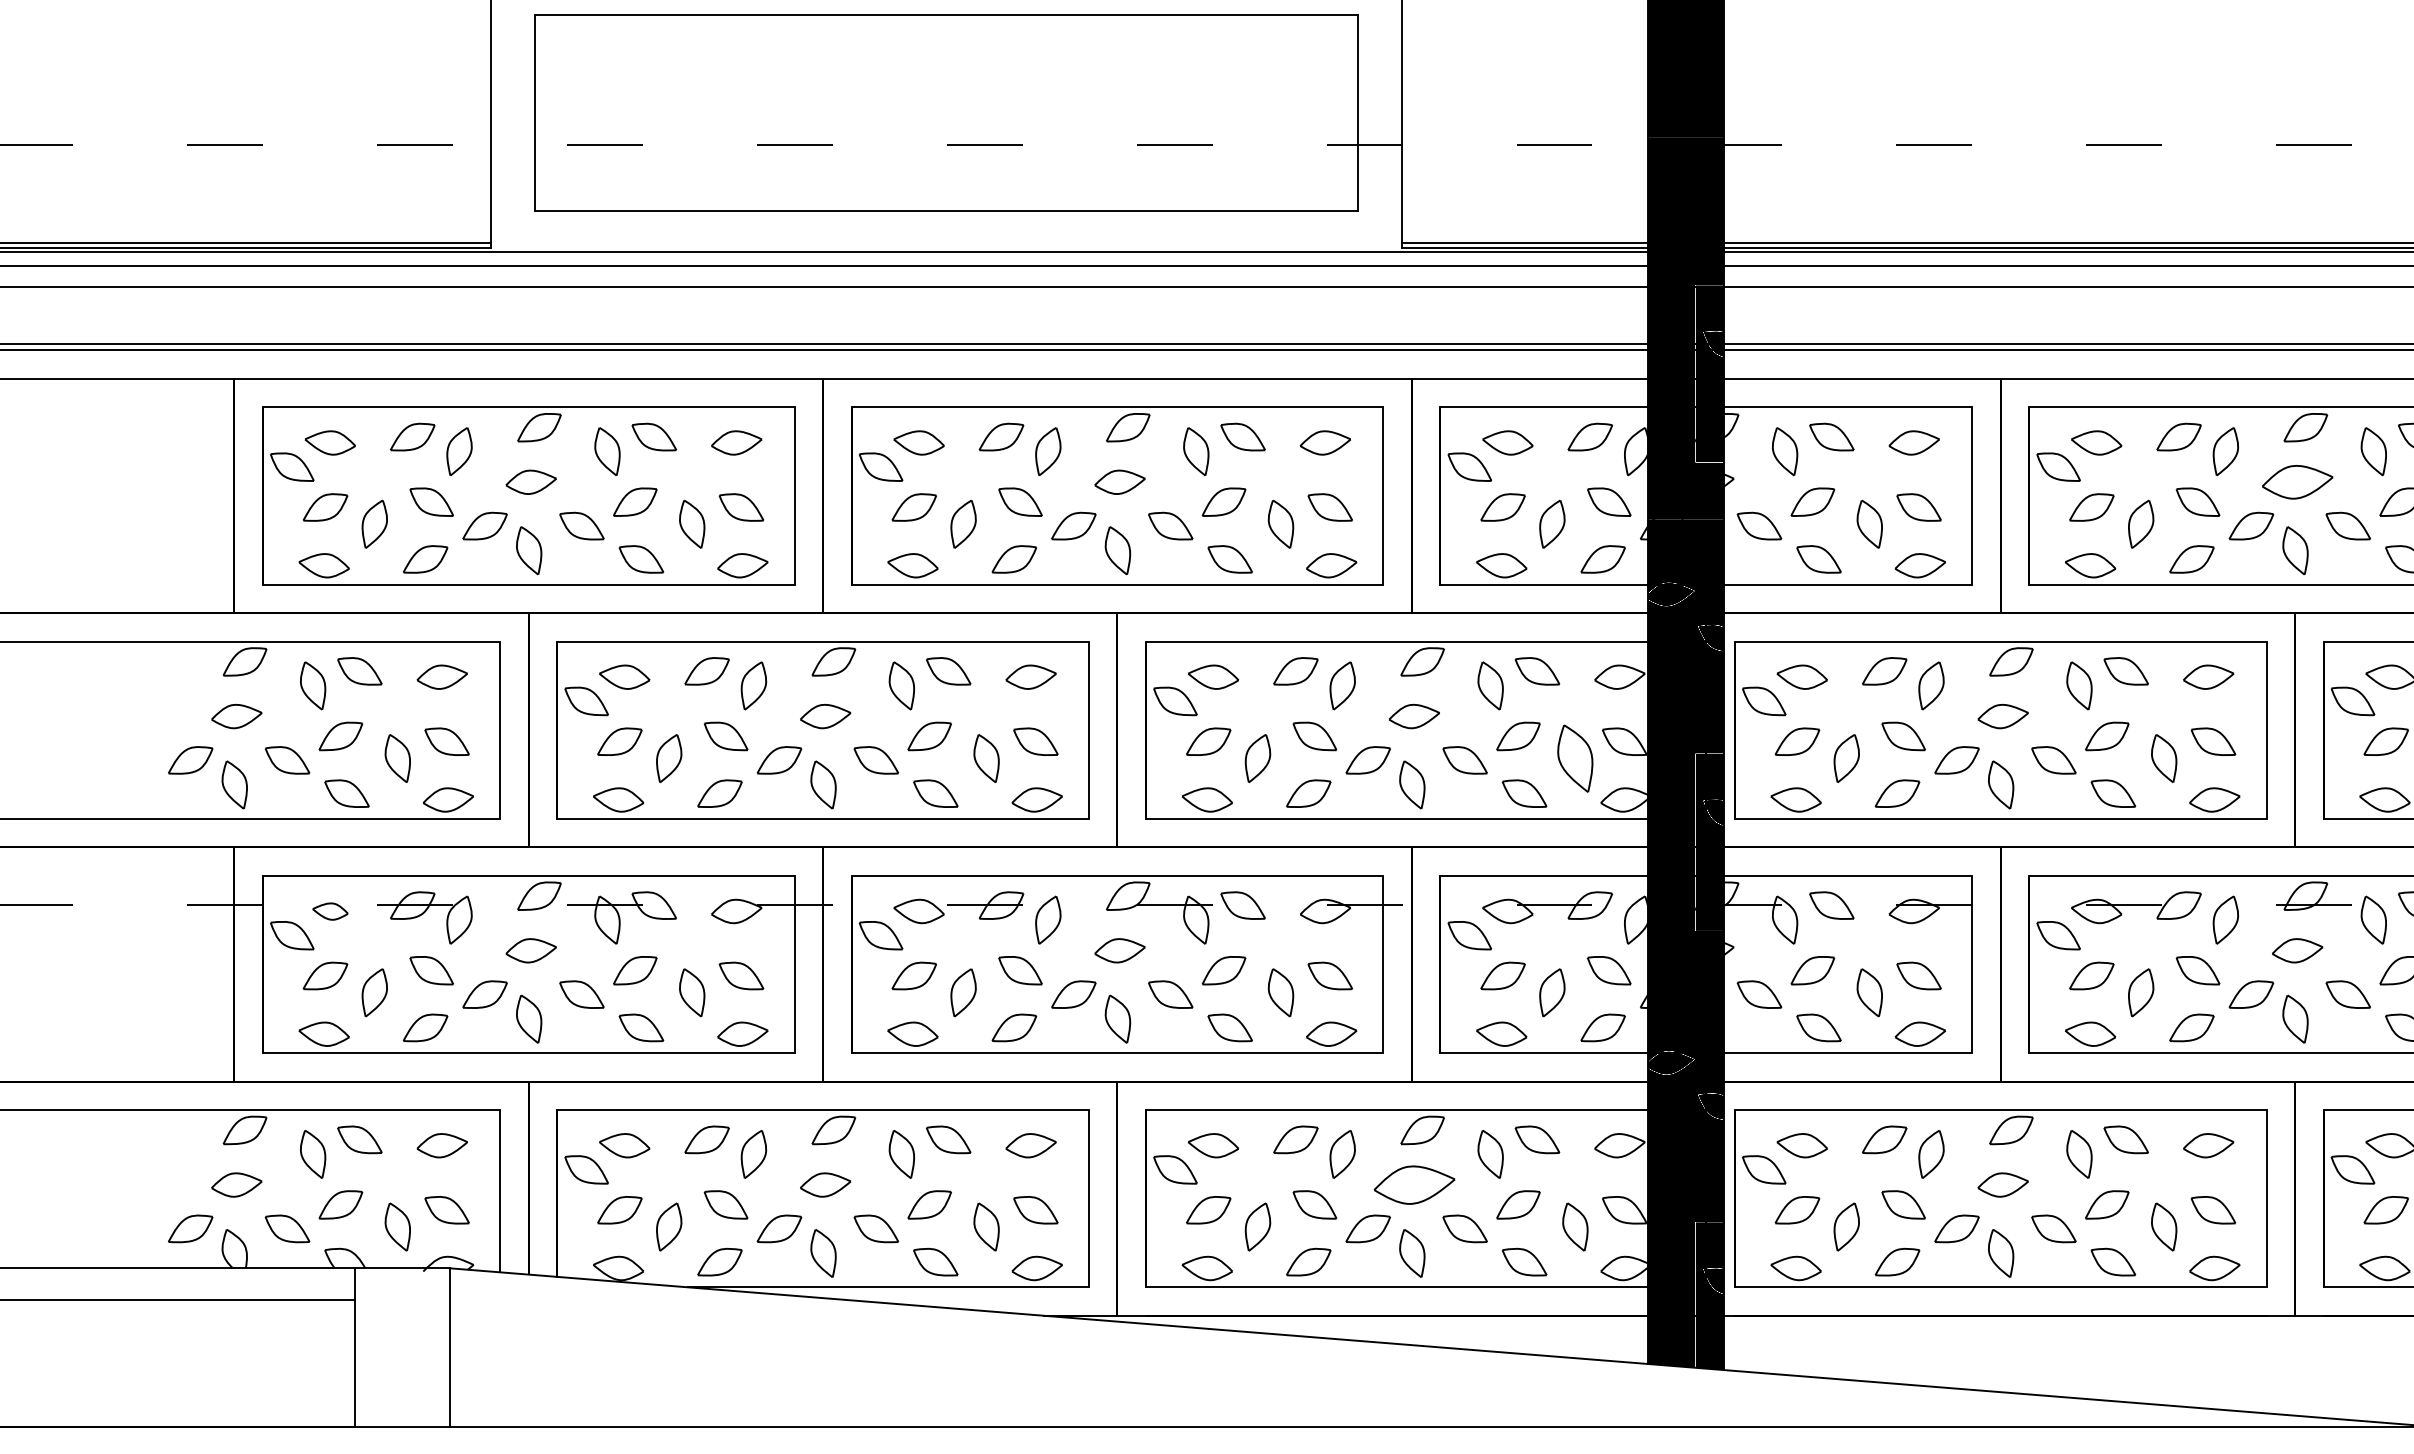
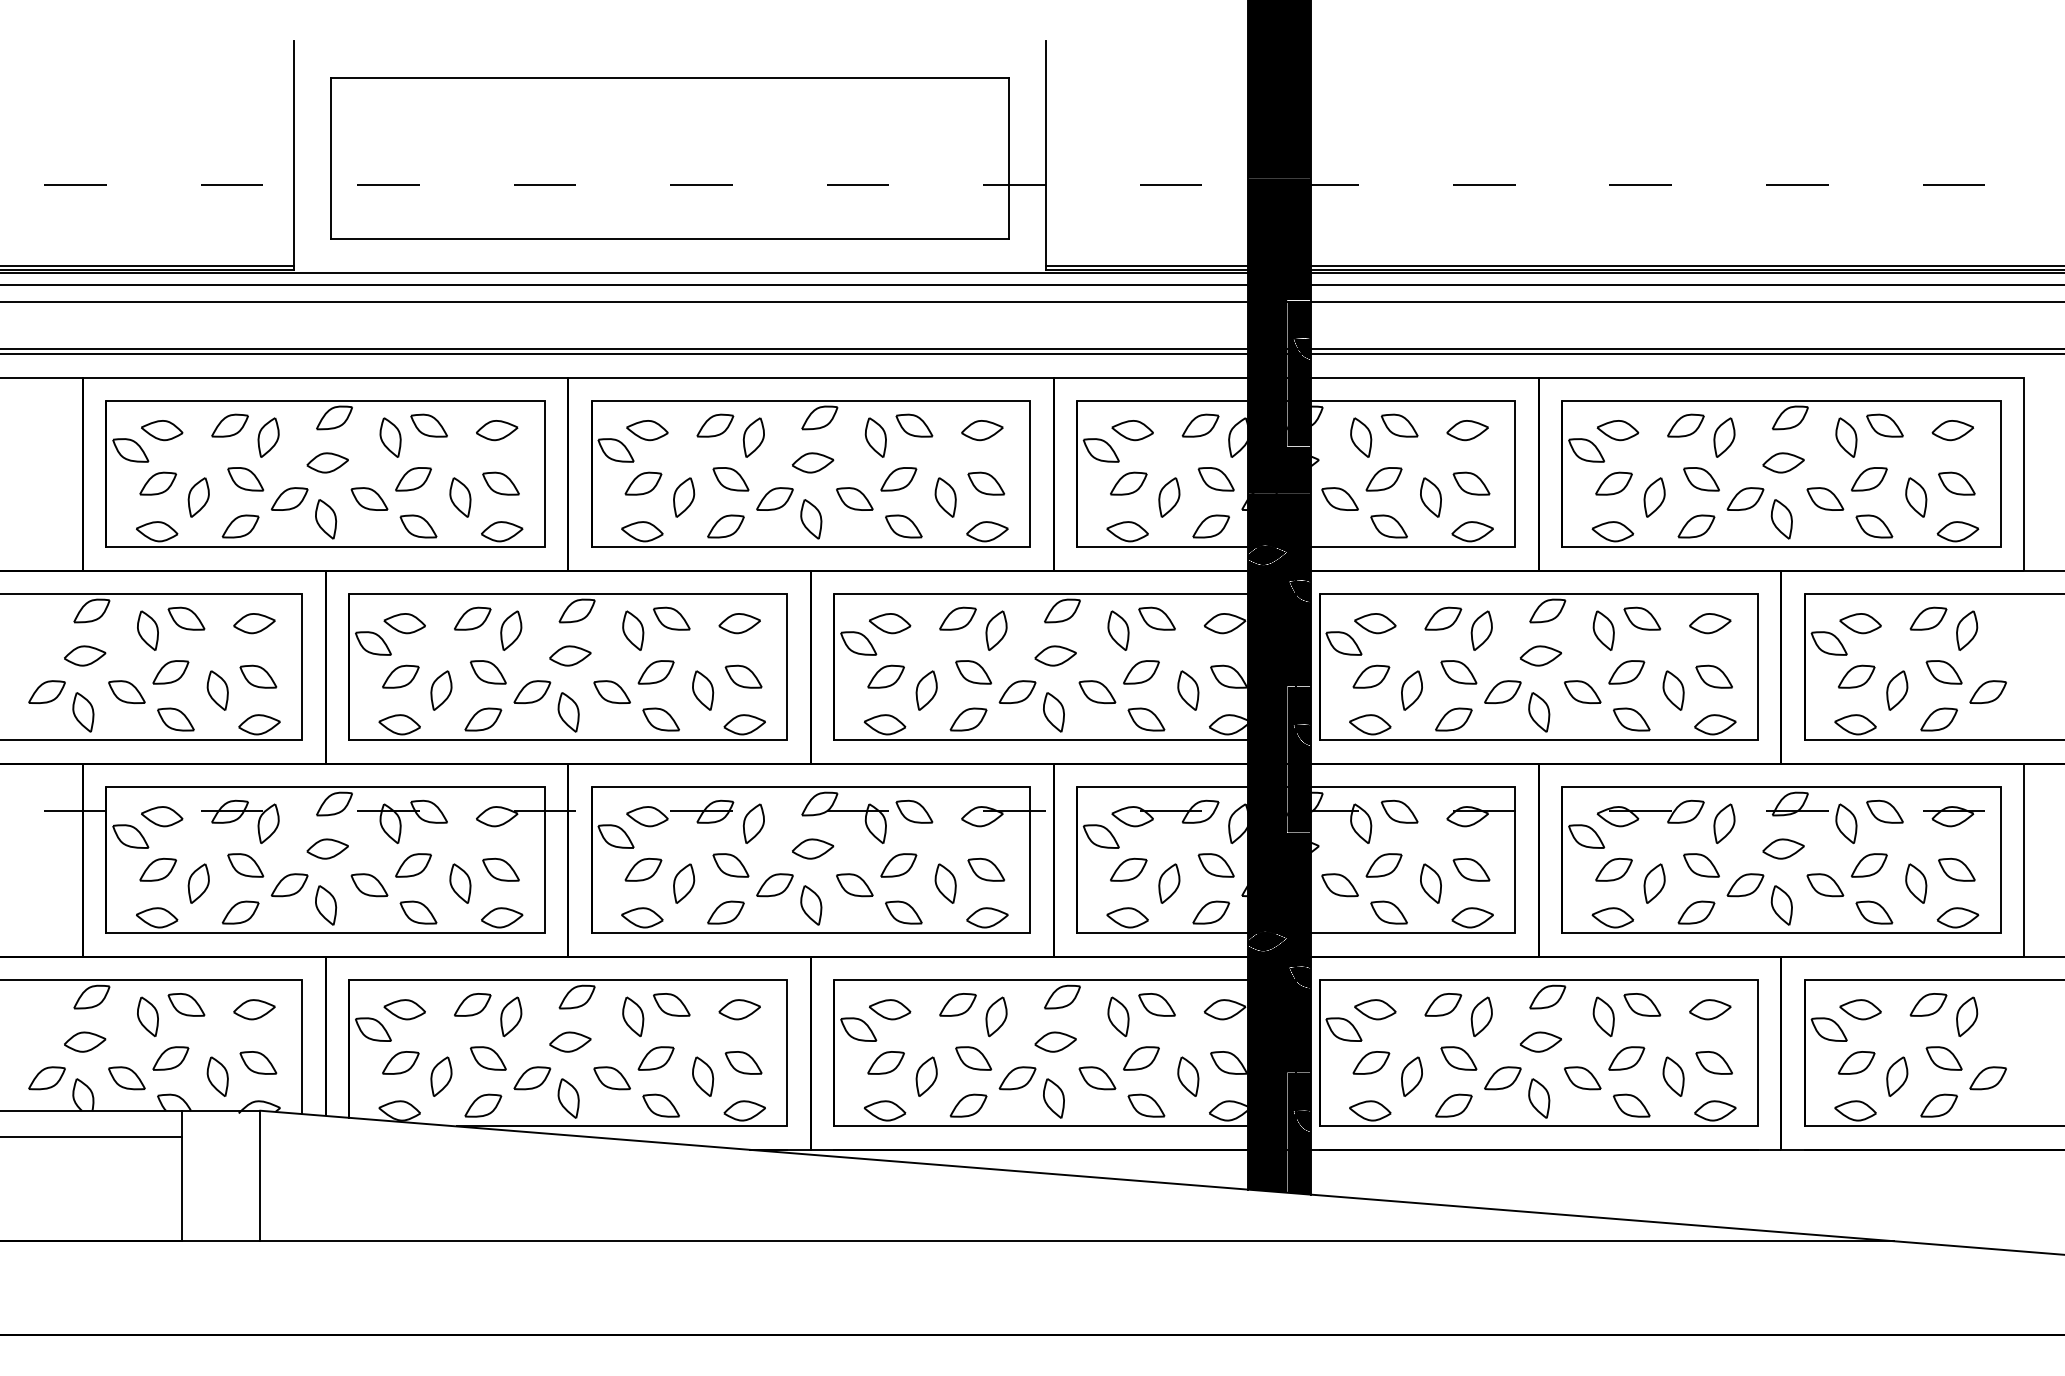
part: (2297, 481) -> (1783, 462), size x0.71
part: (1575, 758) -> (1188, 690), size x0.71
part: (330, 911) -> (162, 816), size x1.43
part: (1414, 1184) -> (1055, 1041), size x0.62

